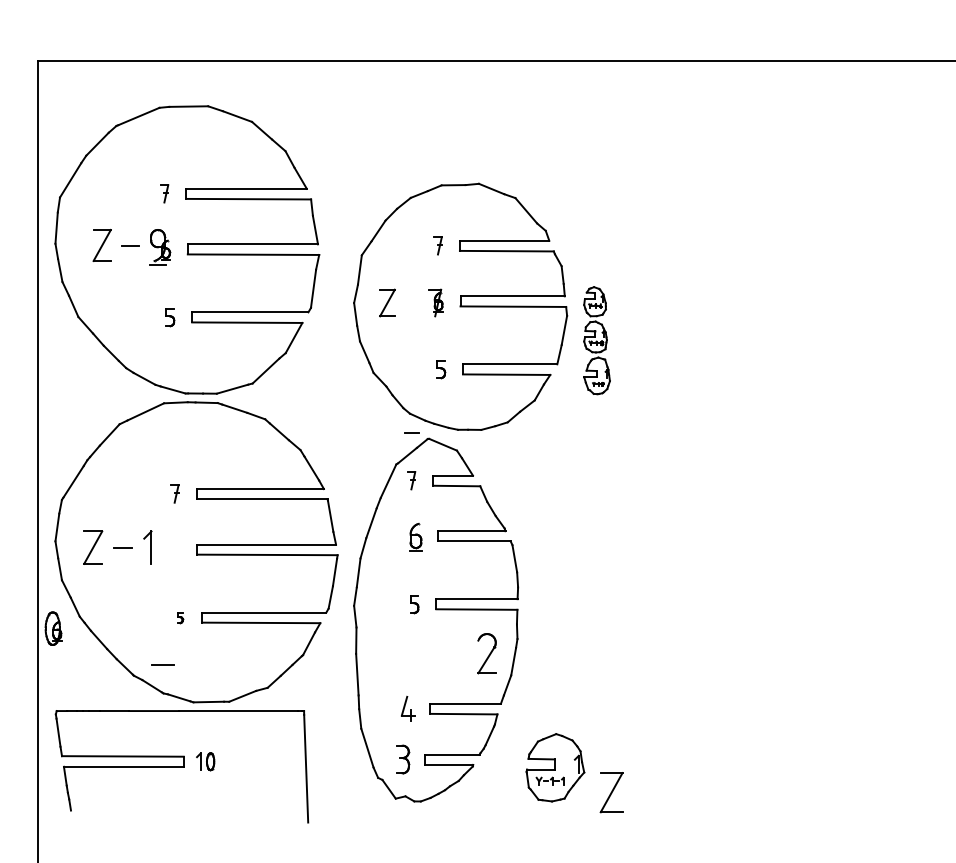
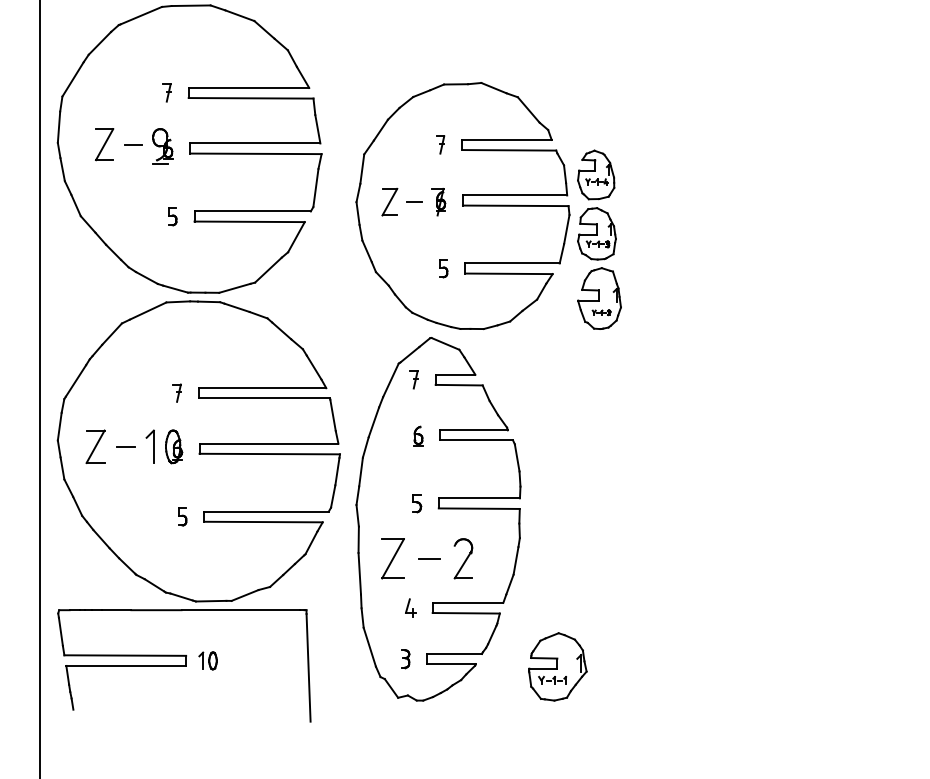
part: (596, 340) -> (598, 239), size x1.67
line: (411, 432) -> (413, 201), moved
part: (416, 536) -> (418, 435), size x0.71
part: (180, 617) -> (182, 516), size x1.67
part: (53, 628) -> (173, 446), moved
part: (486, 653) -> (462, 558), moved
line: (162, 664) -> (428, 558), moved
part: (407, 708) -> (409, 607), size x0.71
part: (403, 760) -> (405, 659), size x0.62
part: (611, 792) -> (392, 558), moved

